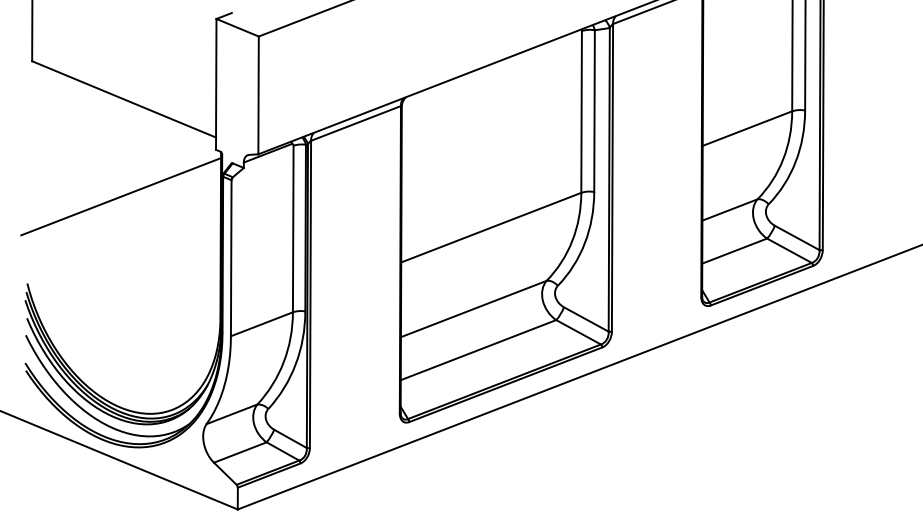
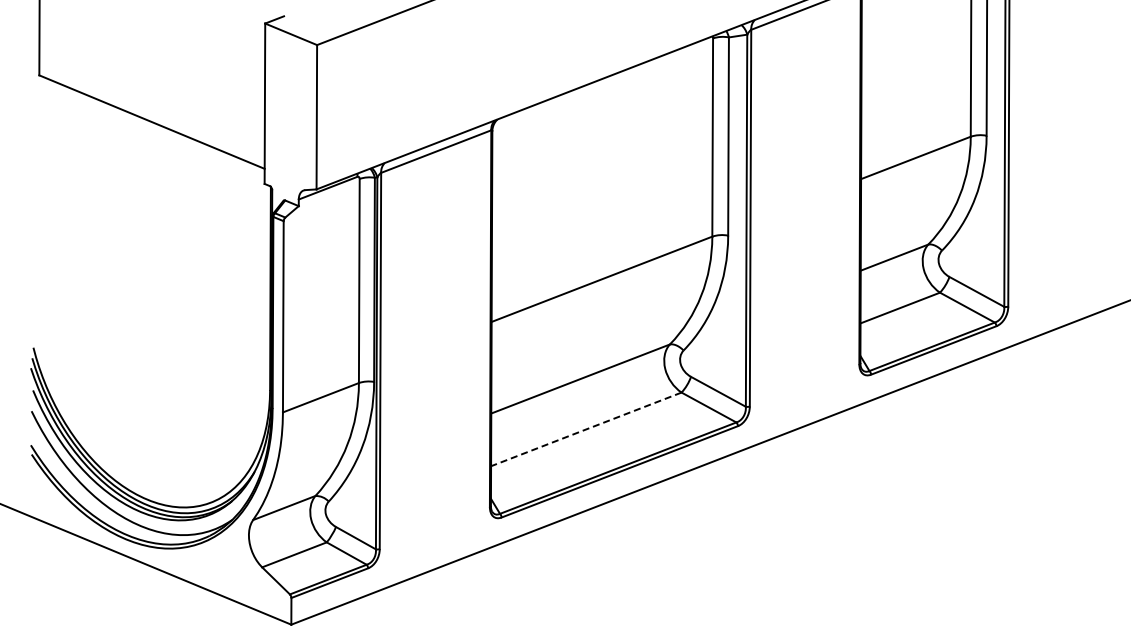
line: (121, 196) -> (148, 241), removed
line: (477, 350) -> (585, 429), solid -> dashed

